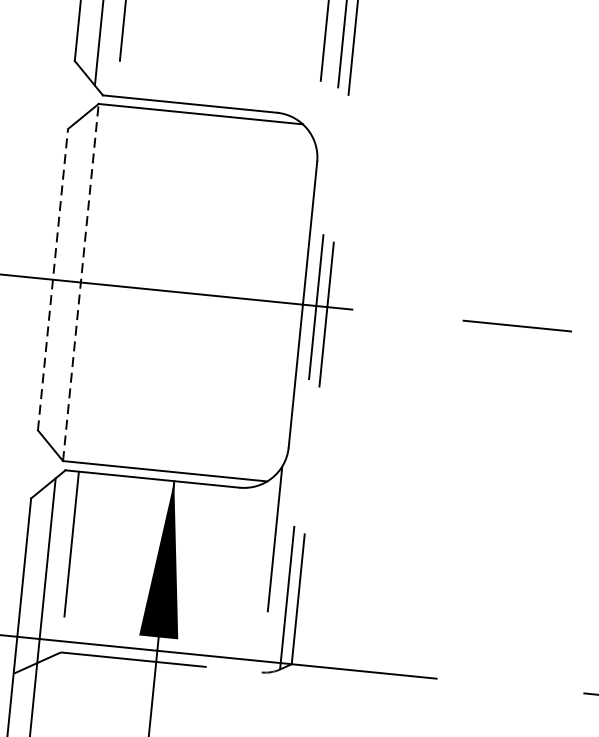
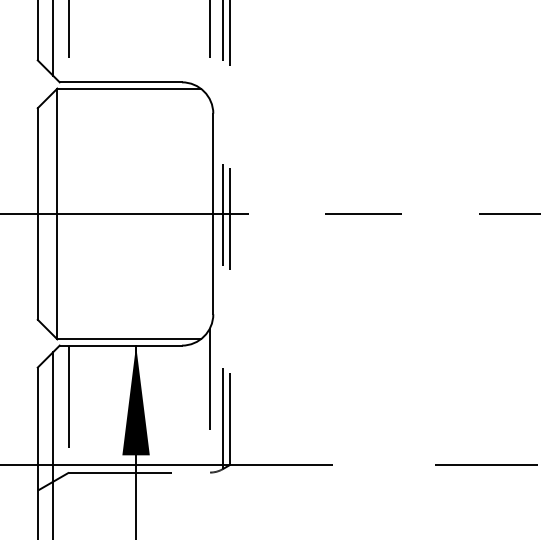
line: (52, 278) -> (37, 213), dashed -> solid
line: (81, 281) -> (57, 213), dashed -> solid

